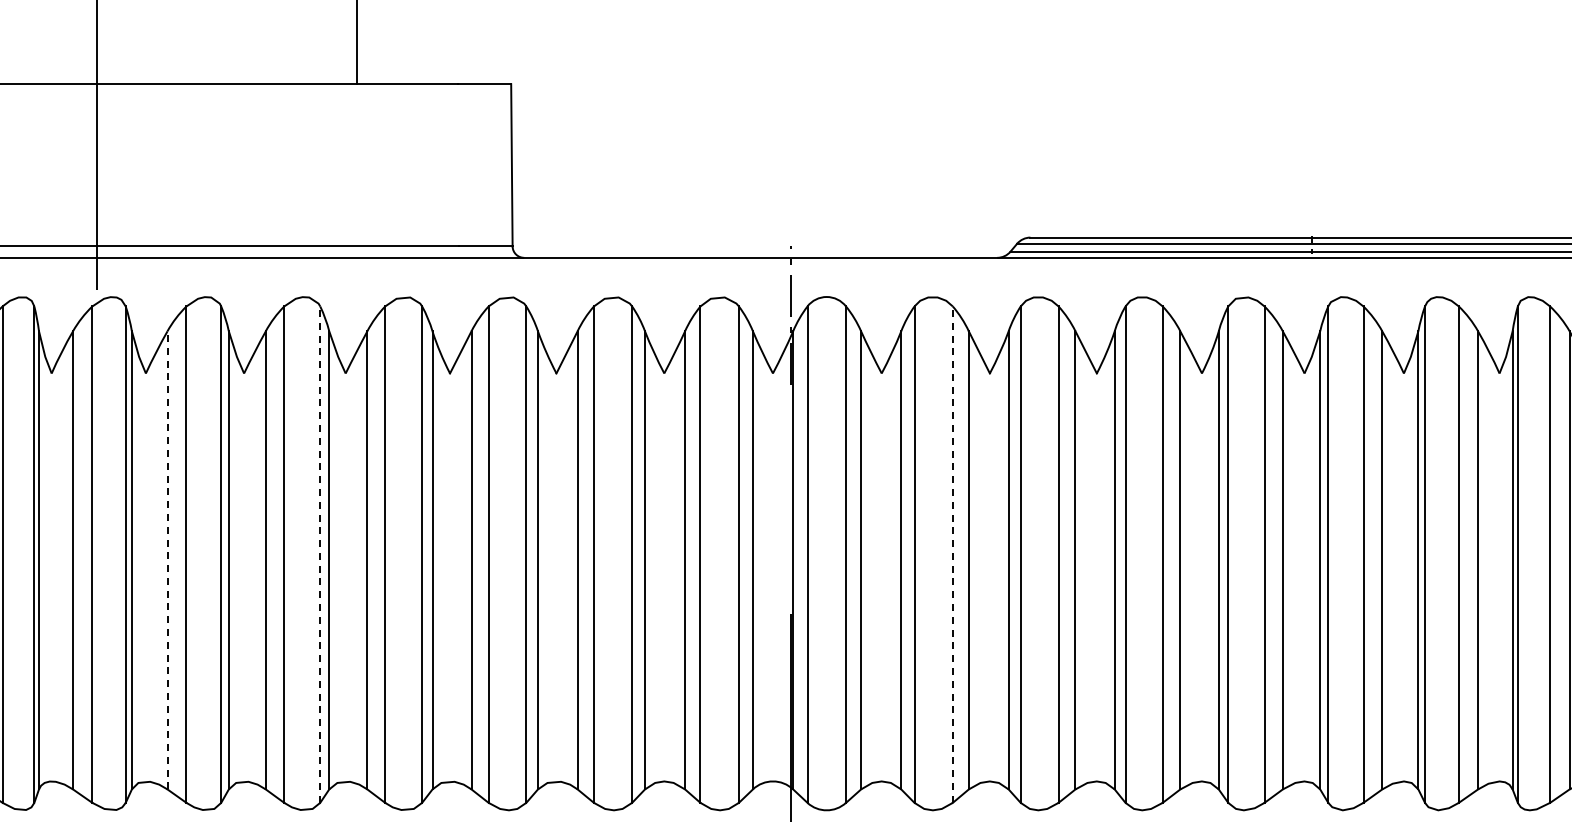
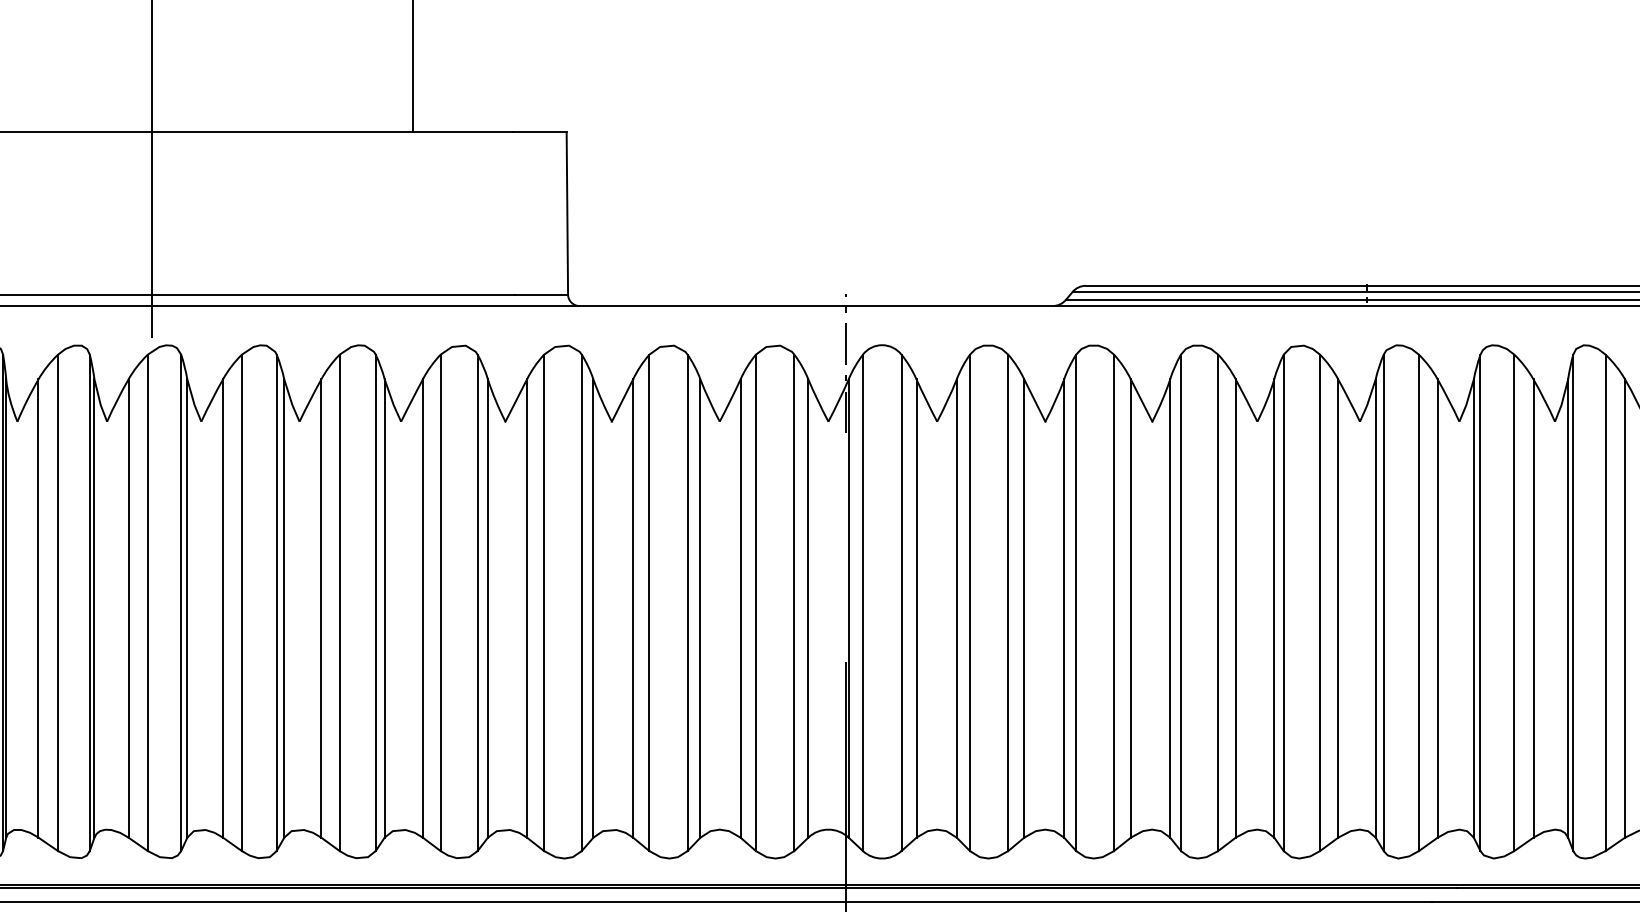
line: (320, 554) -> (375, 602), dashed -> solid
line: (953, 554) -> (1008, 602), dashed -> solid
line: (167, 560) -> (222, 608), dashed -> solid

